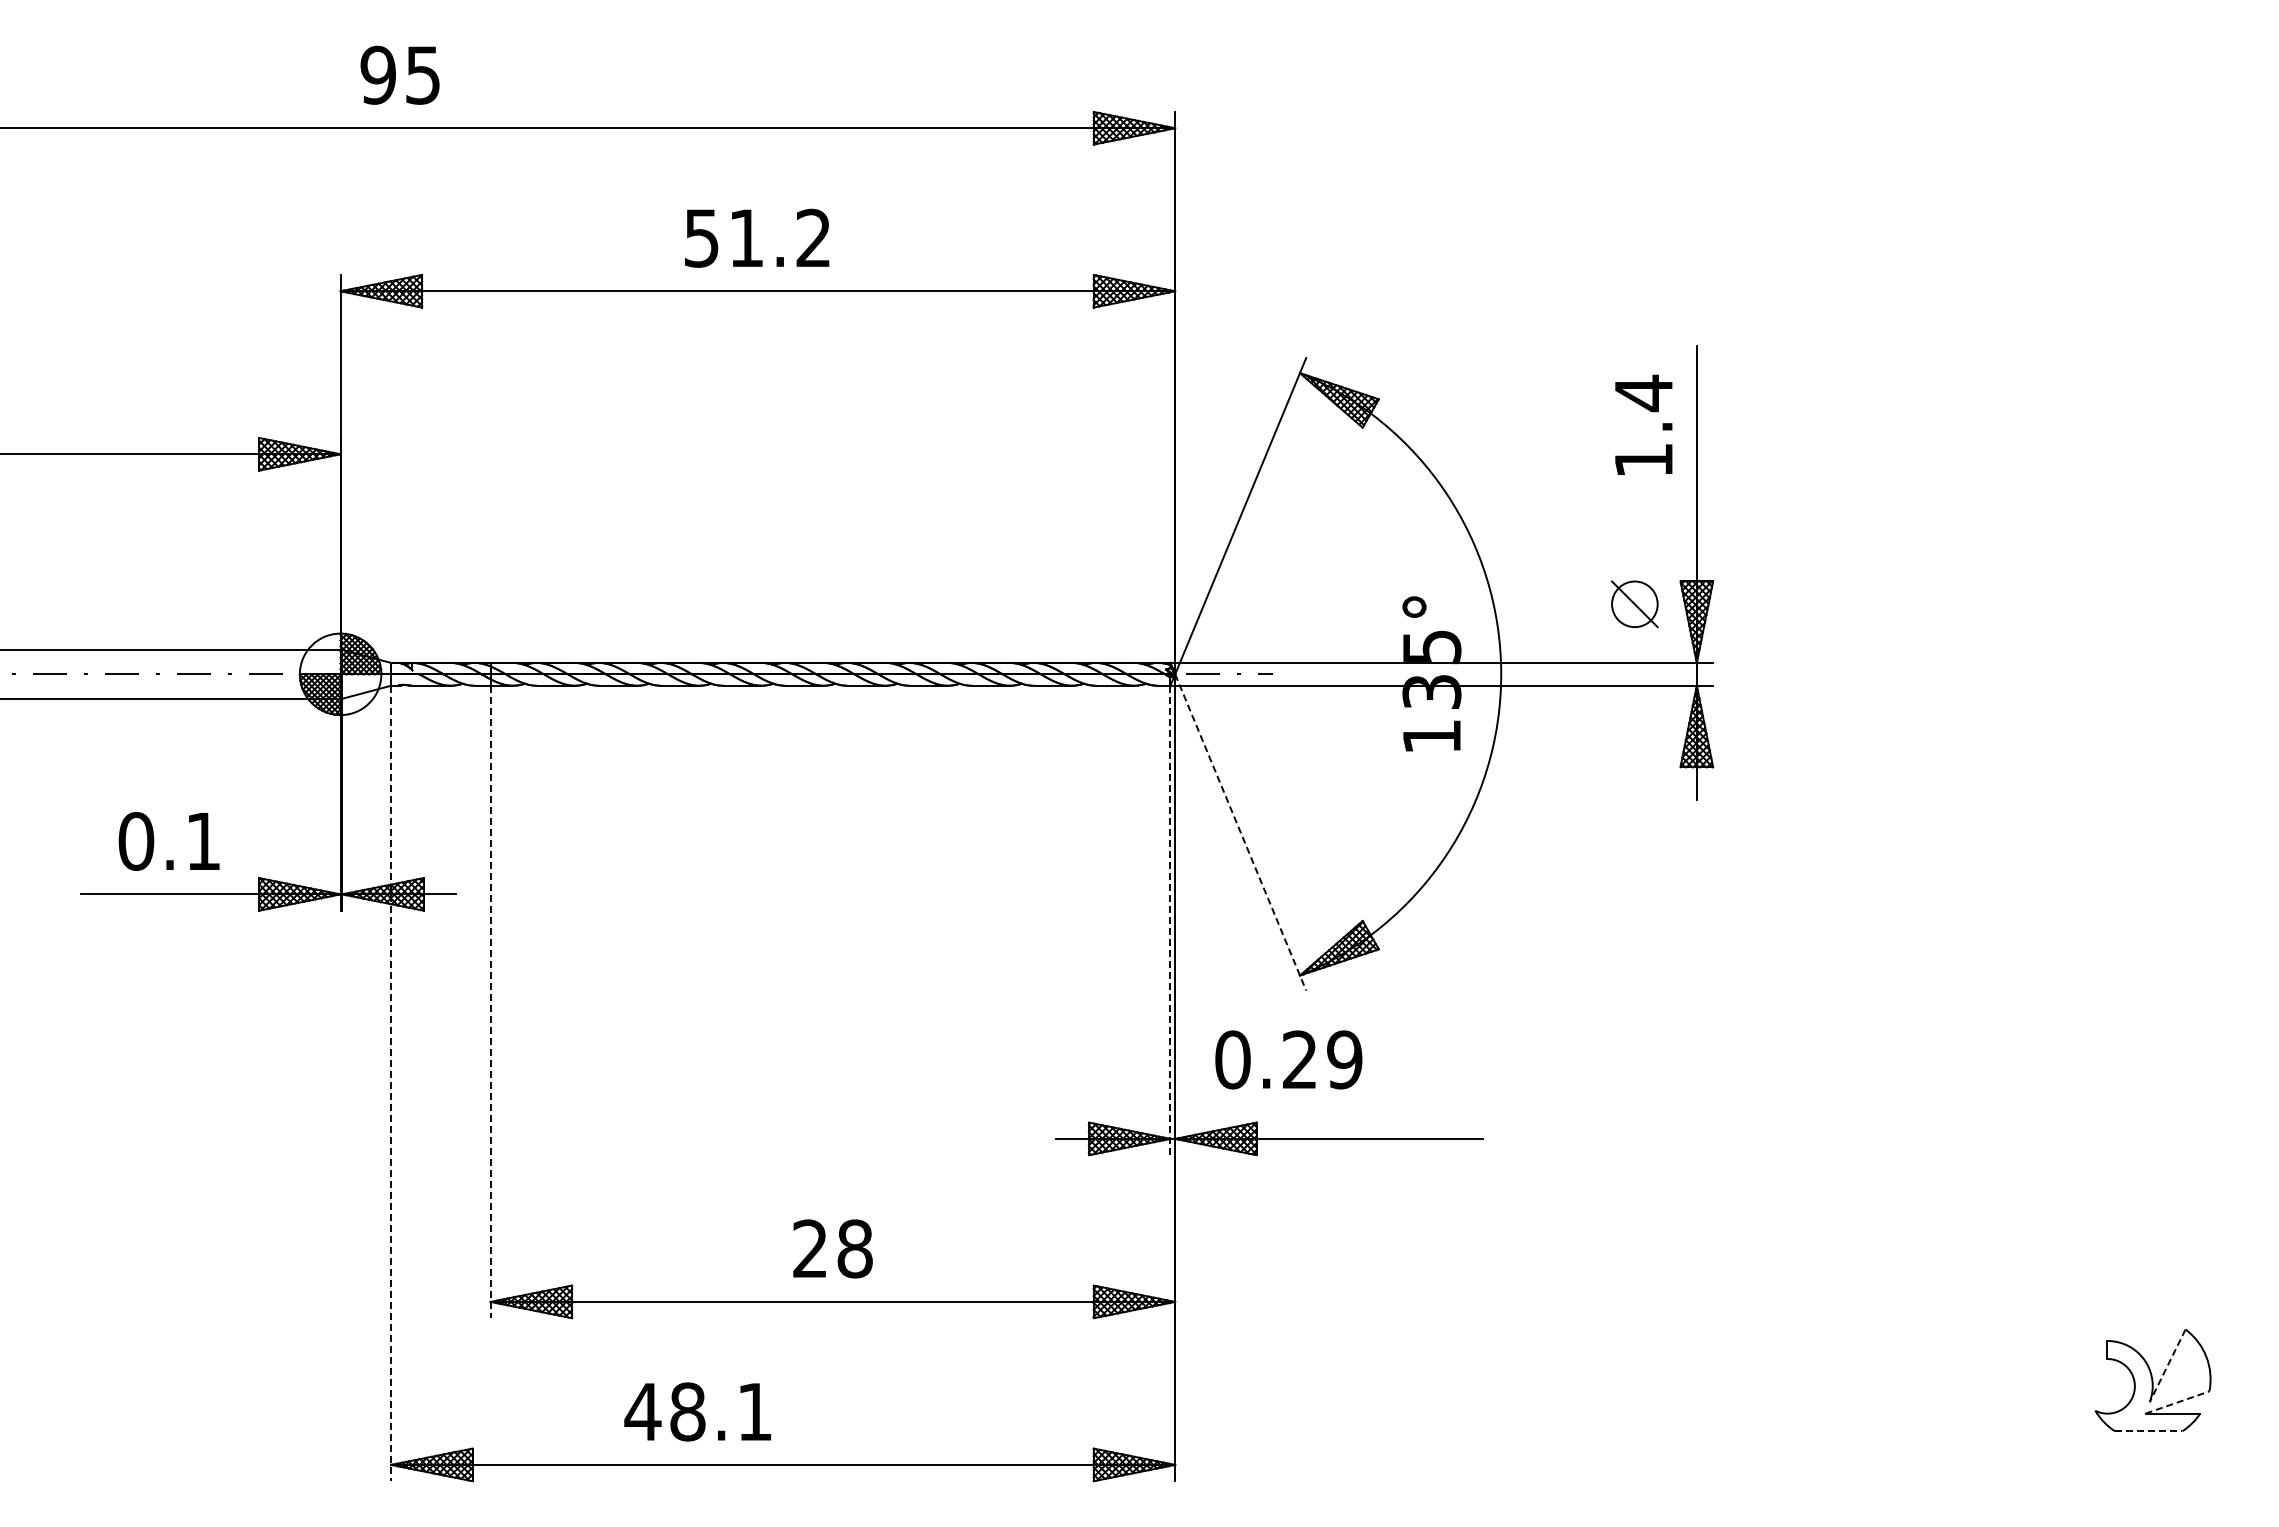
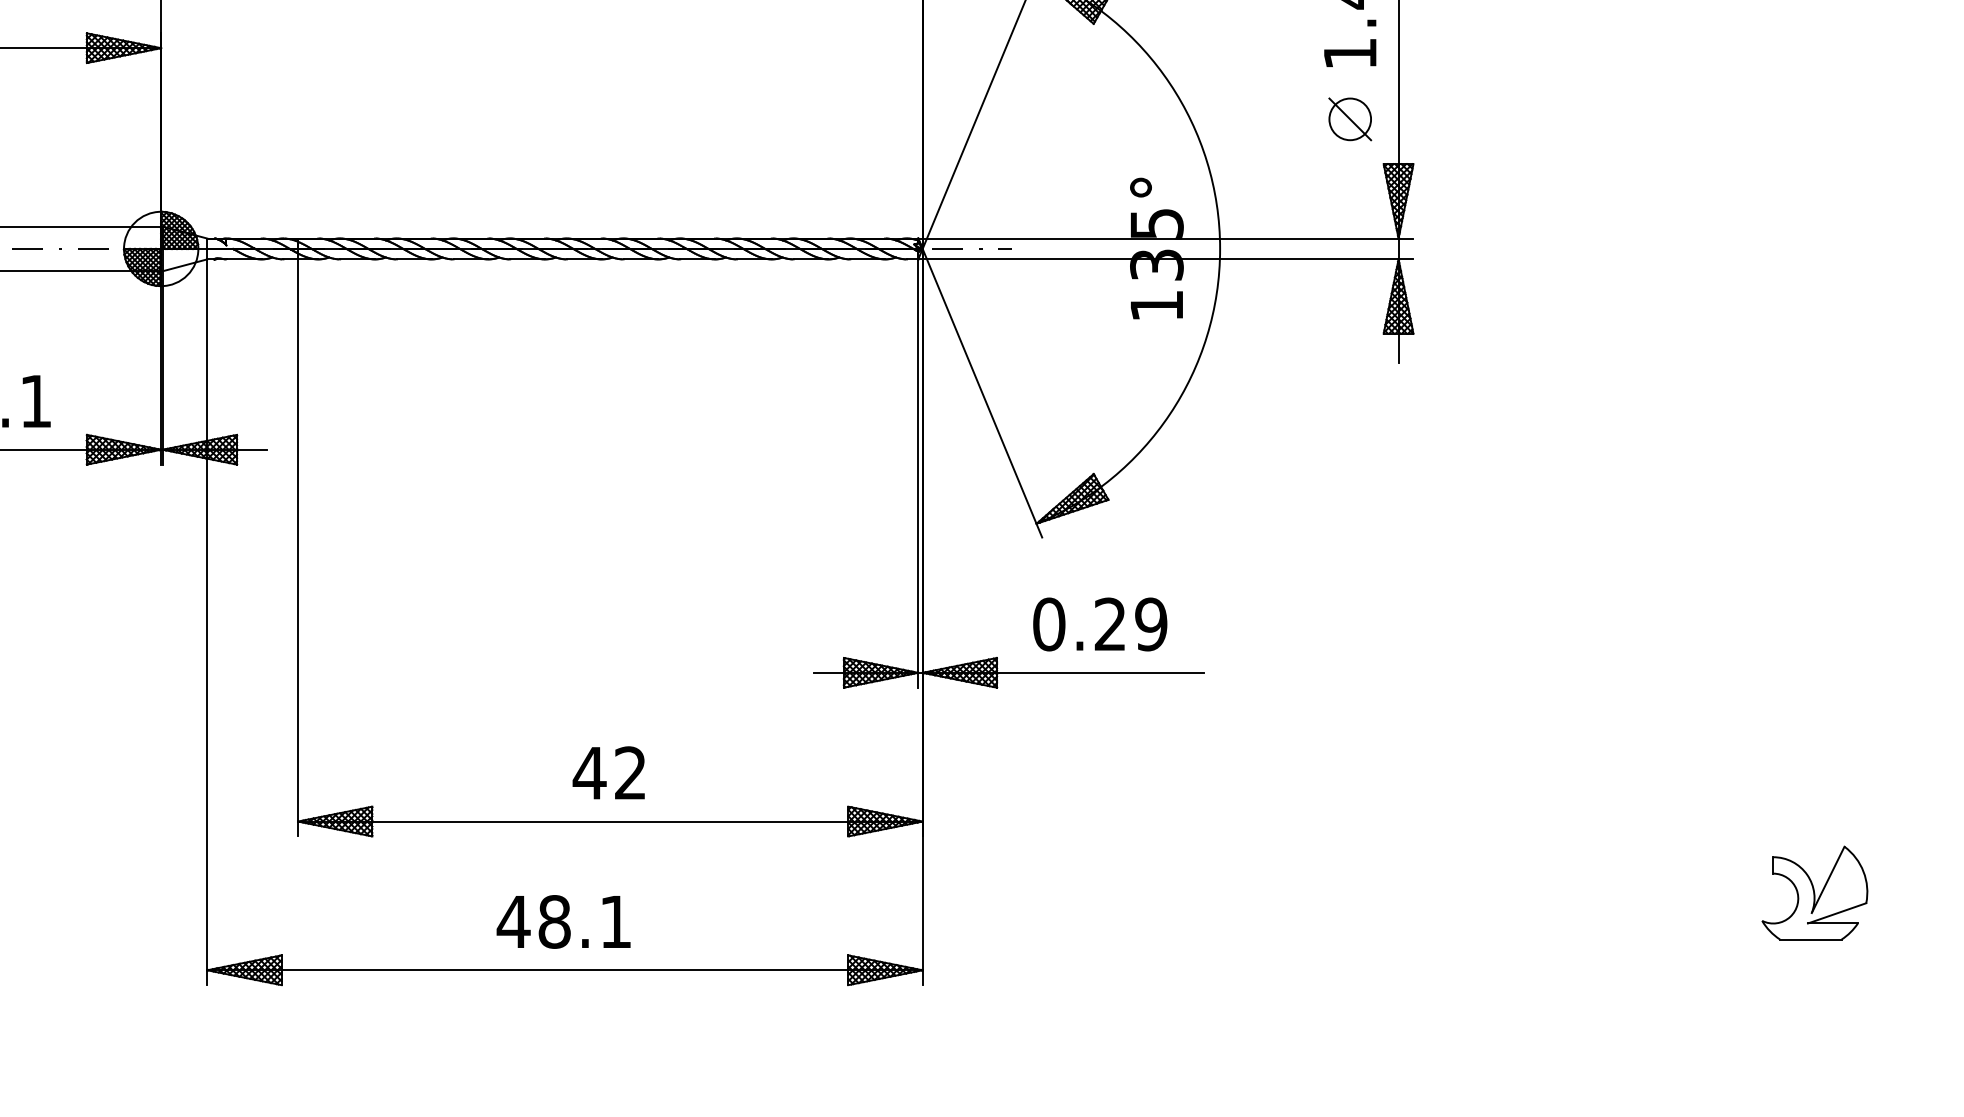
part: (1634, 604) -> (1349, 119), moved
line: (1240, 832) -> (982, 393), dashed -> solid
line: (1170, 920) -> (918, 473), dashed -> solid
line: (490, 1002) -> (297, 548), dashed -> solid
text: (1288, 1059) -> (1099, 624), moved
line: (391, 1083) -> (207, 622), dashed -> solid
text: (831, 1248) -> (609, 772), 28 -> 42
line: (2167, 1366) -> (1828, 880), dashed -> solid
line: (2177, 1402) -> (1837, 913), dashed -> solid
text: (697, 1411) -> (563, 921), moved
line: (2148, 1431) -> (1810, 939), dashed -> solid

